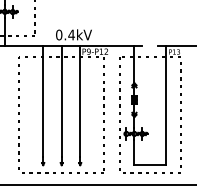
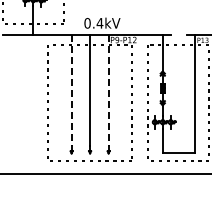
line: (43, 102) -> (71, 90), solid -> dashed
line: (80, 102) -> (108, 90), solid -> dashed

